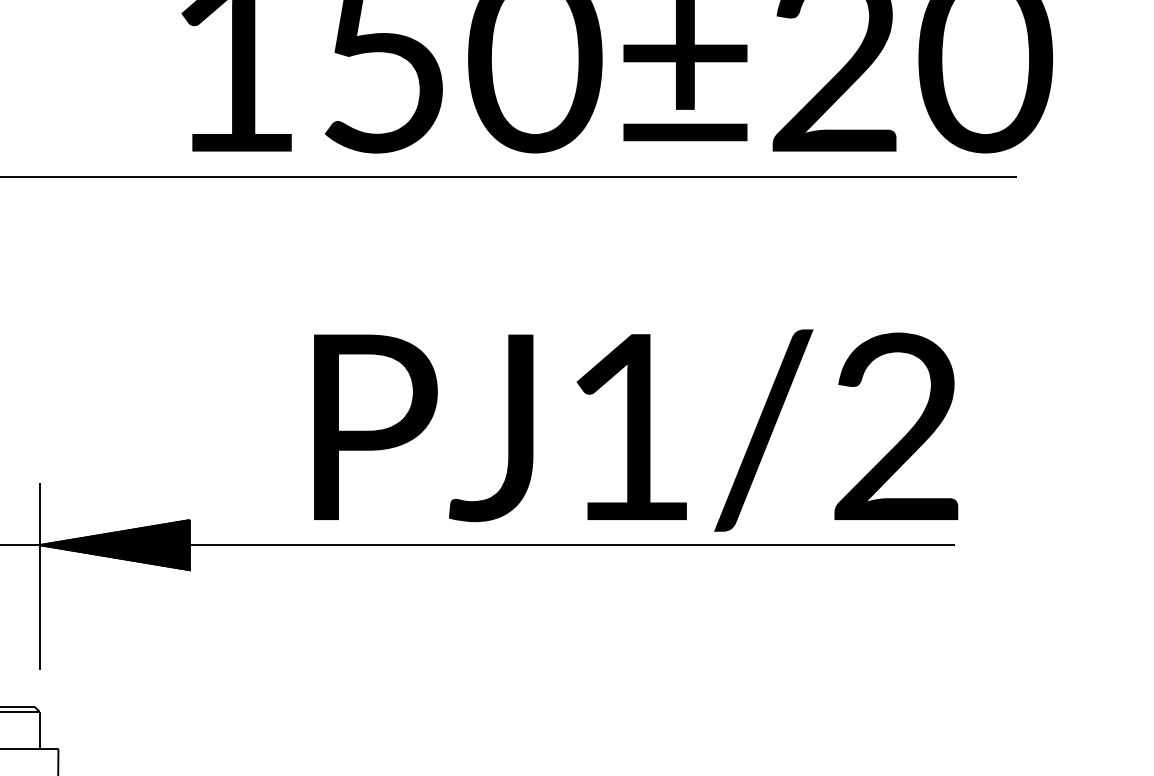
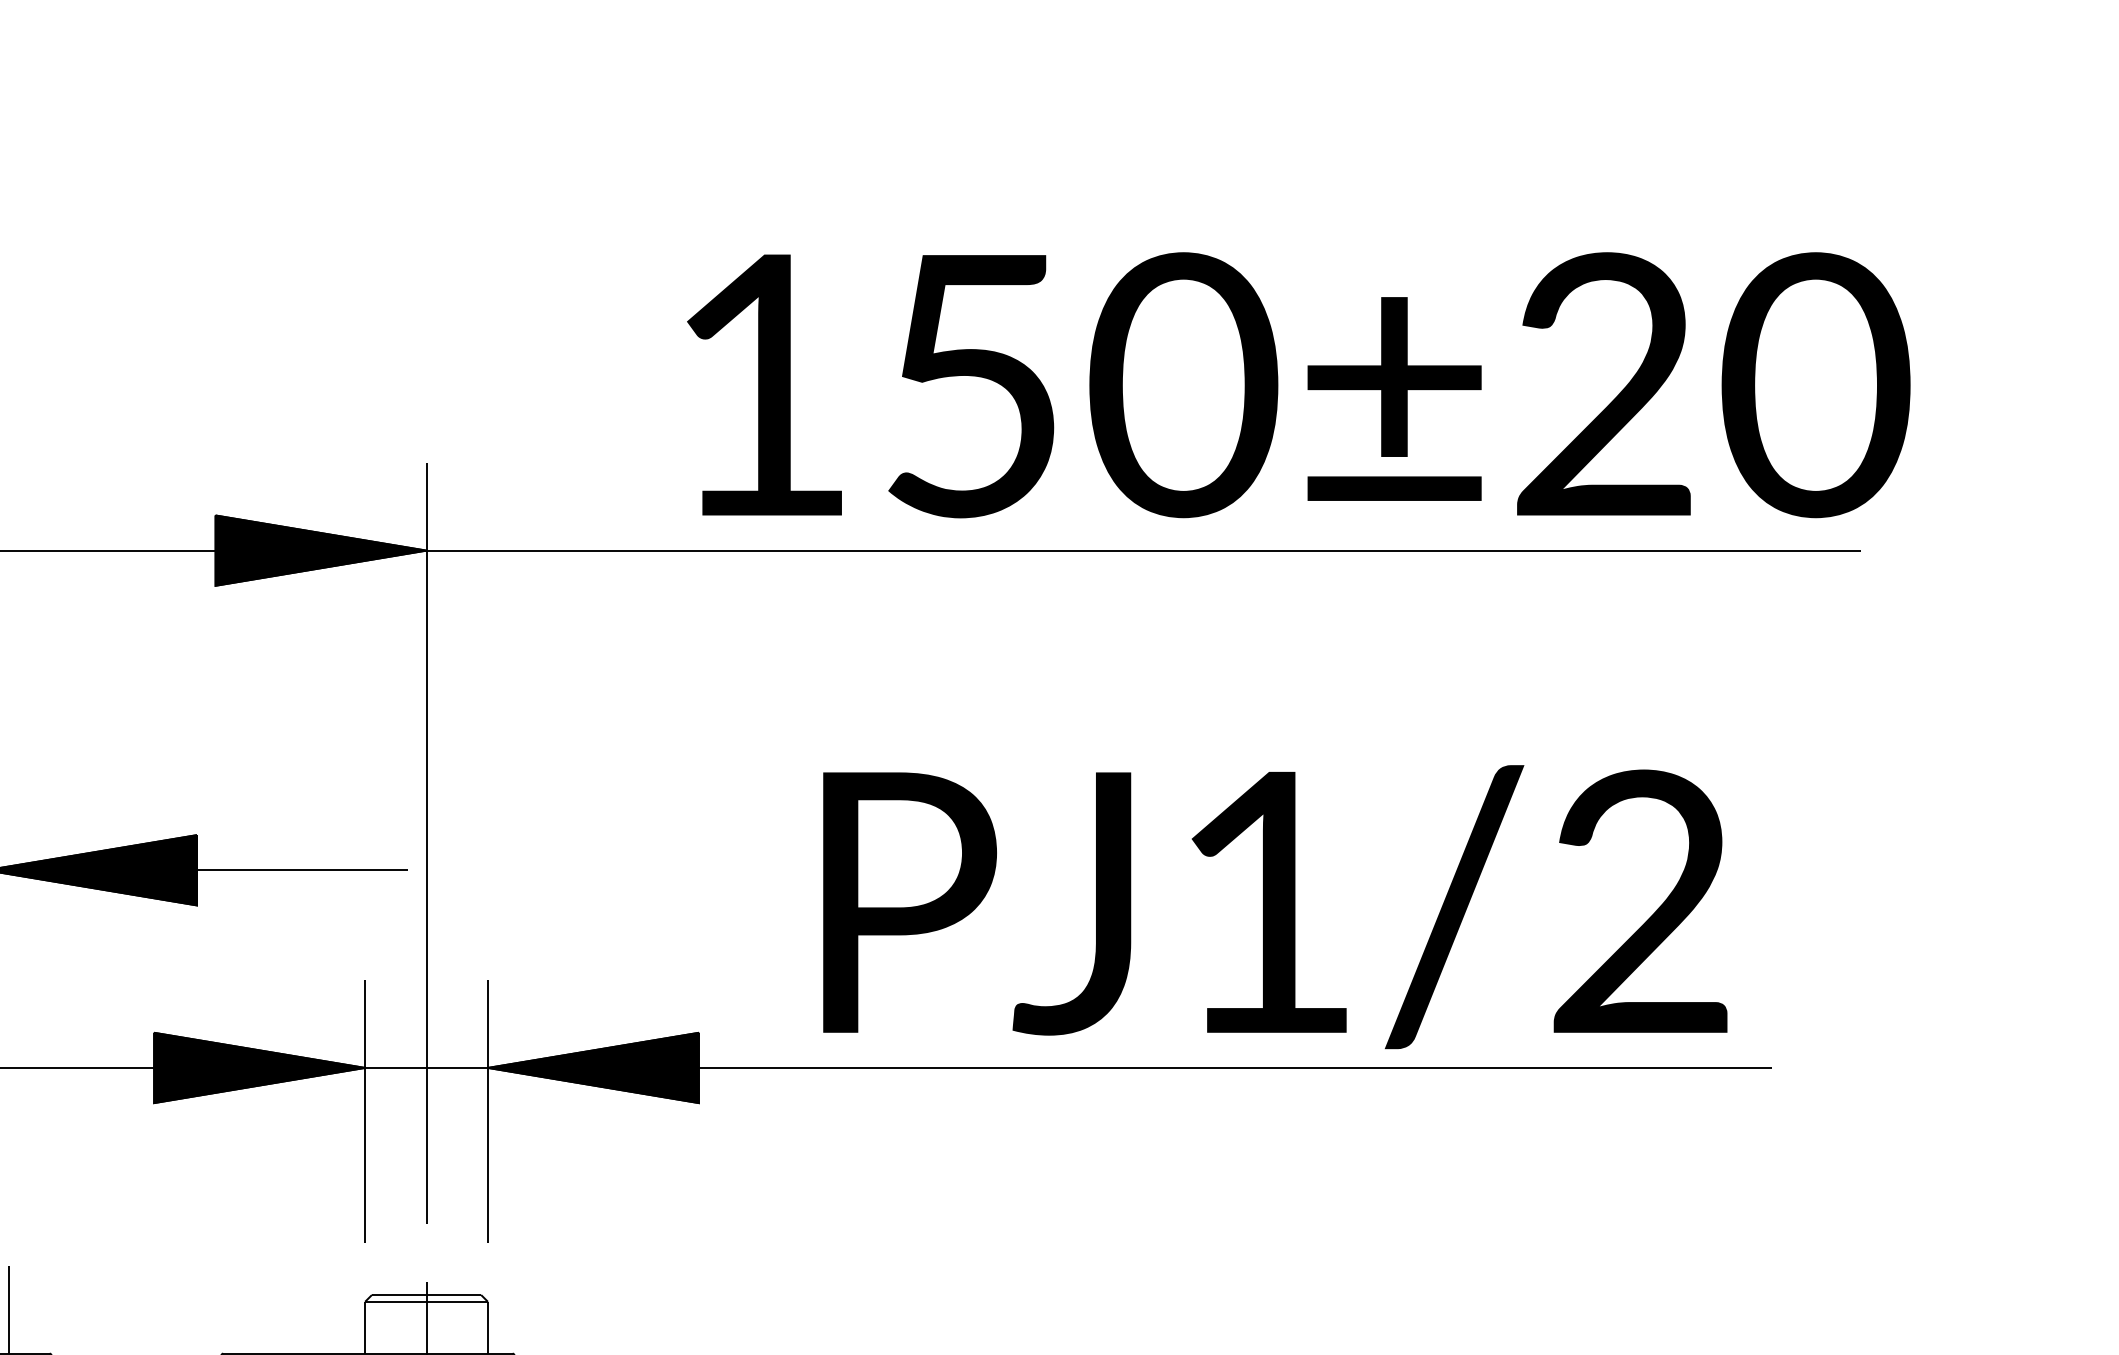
text: (636, 430) -> (1275, 907), moved

